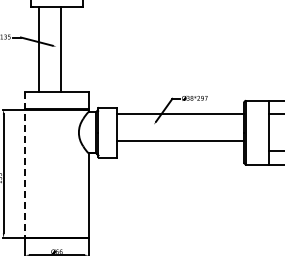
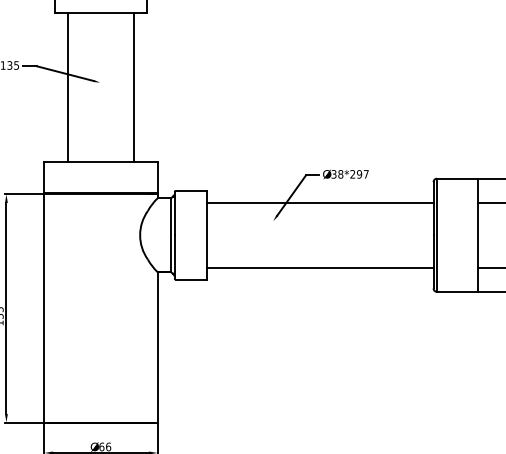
line: (61, 49) -> (134, 87), moved
line: (180, 141) -> (320, 268), moved
line: (25, 165) -> (45, 293), dashed -> solid

